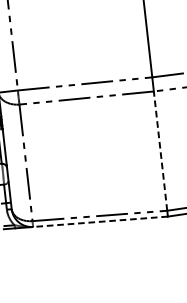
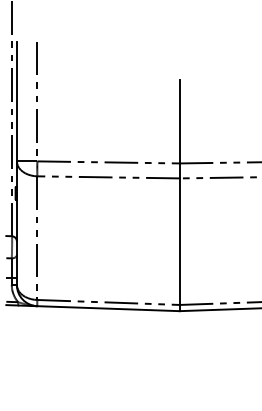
line: (160, 150) -> (179, 241), dashed -> solid
line: (100, 221) -> (108, 308), dashed -> solid

